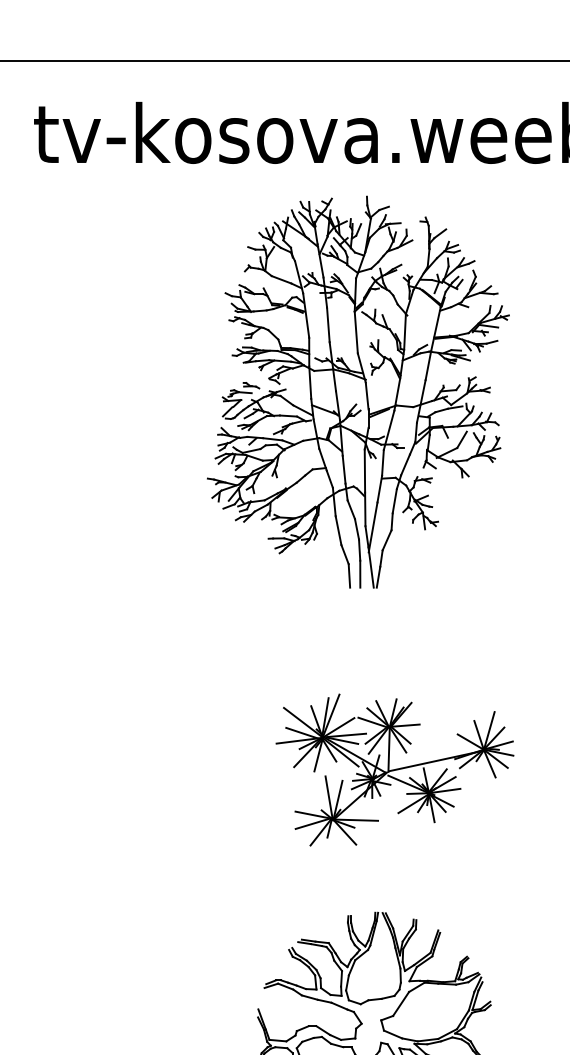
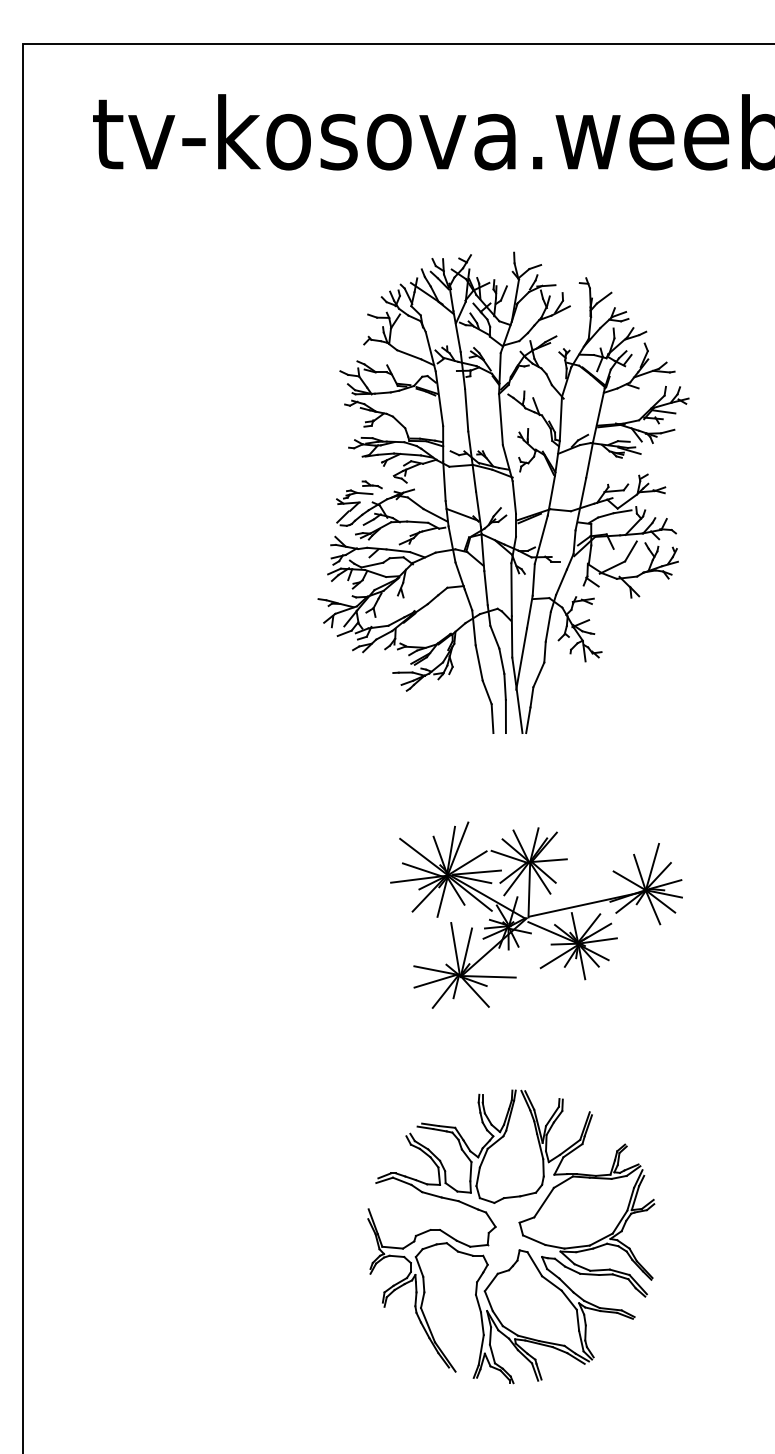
part: (358, 391) -> (503, 492), moved

